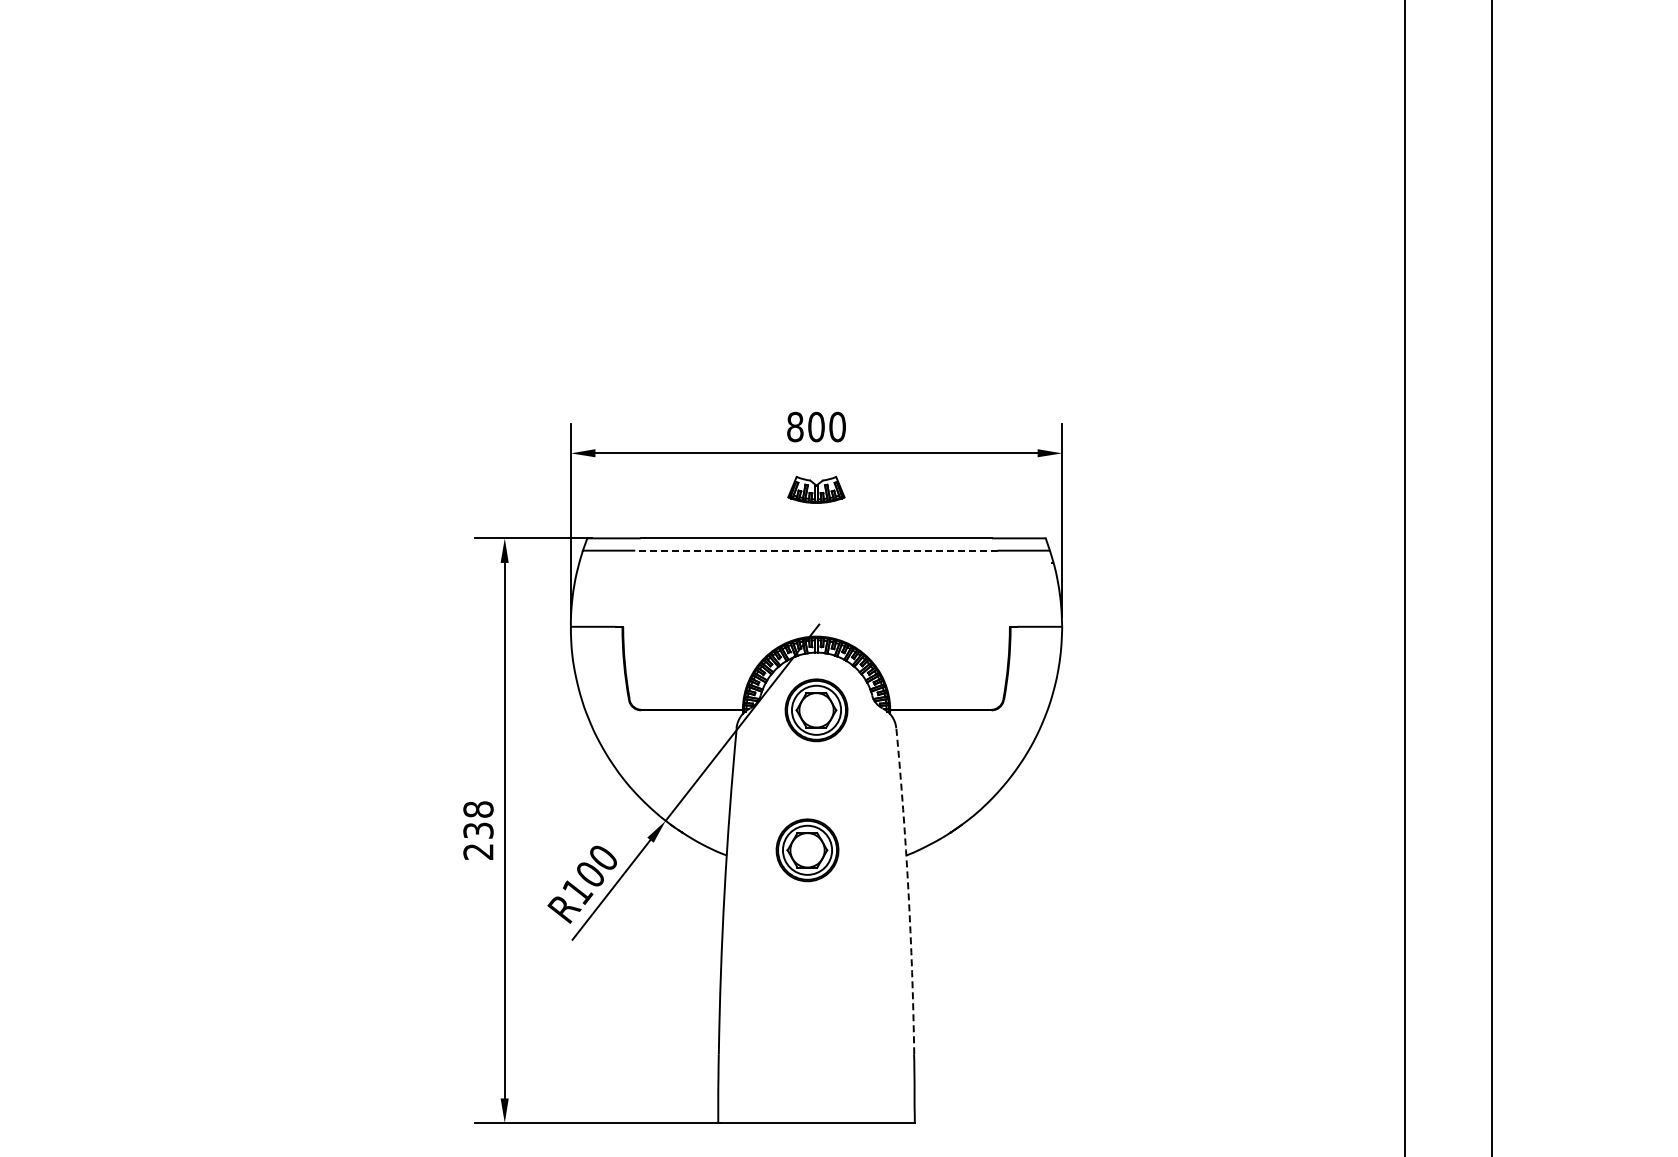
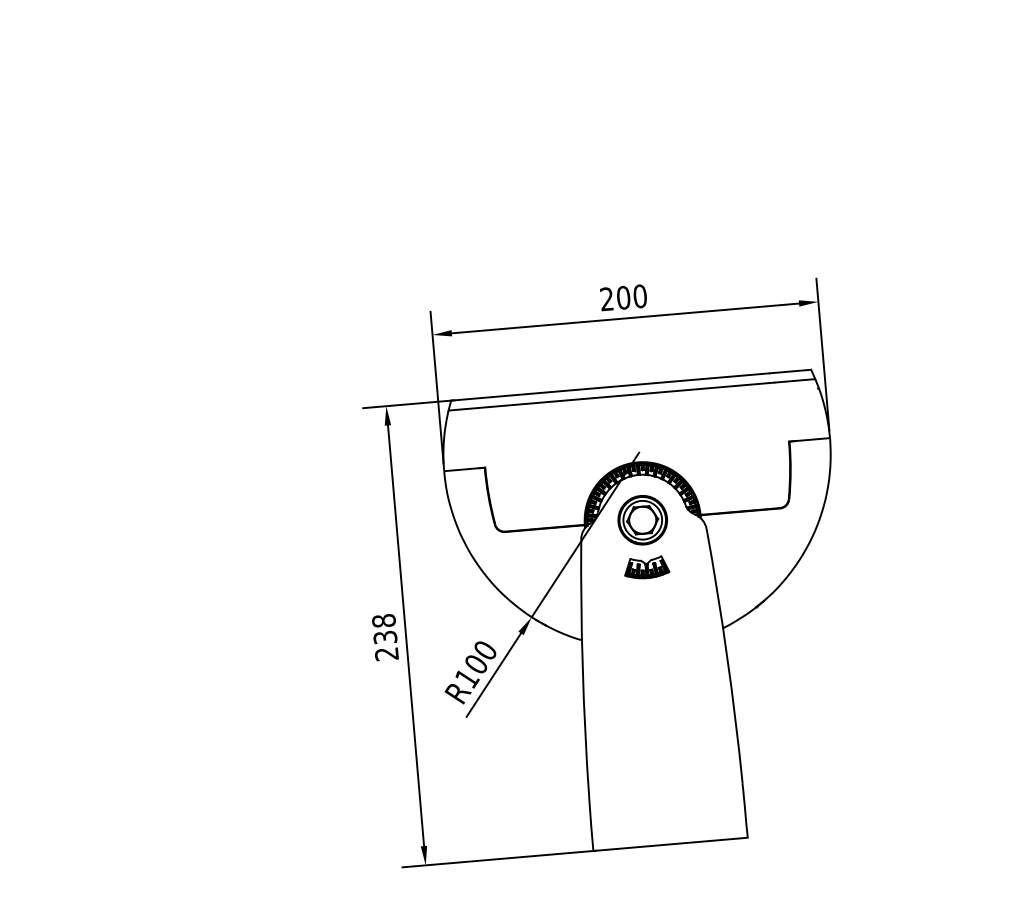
text: (795, 426) -> (607, 298), 800 -> 200
part: (816, 489) -> (646, 567), moved
line: (815, 550) -> (631, 394), dashed -> solid
part: (807, 850) -> (645, 630), removed
arc: (908, 891) -> (727, 656), dashed -> solid

